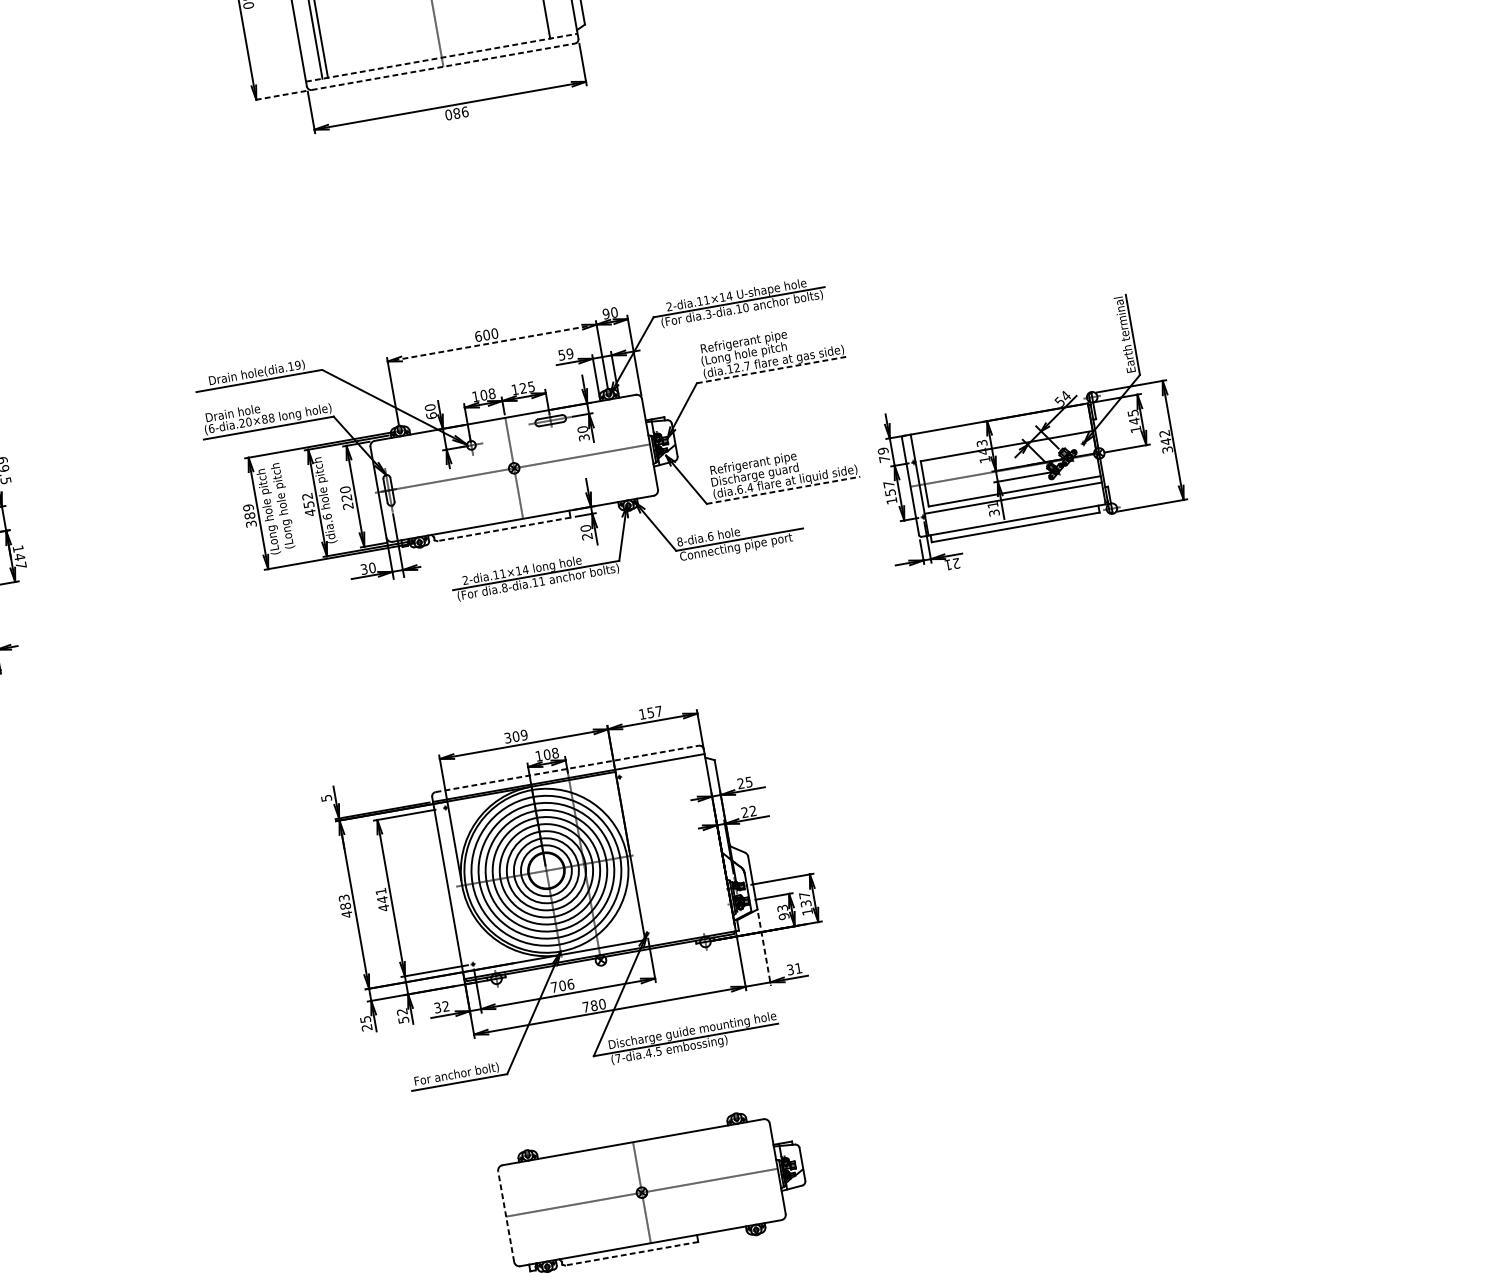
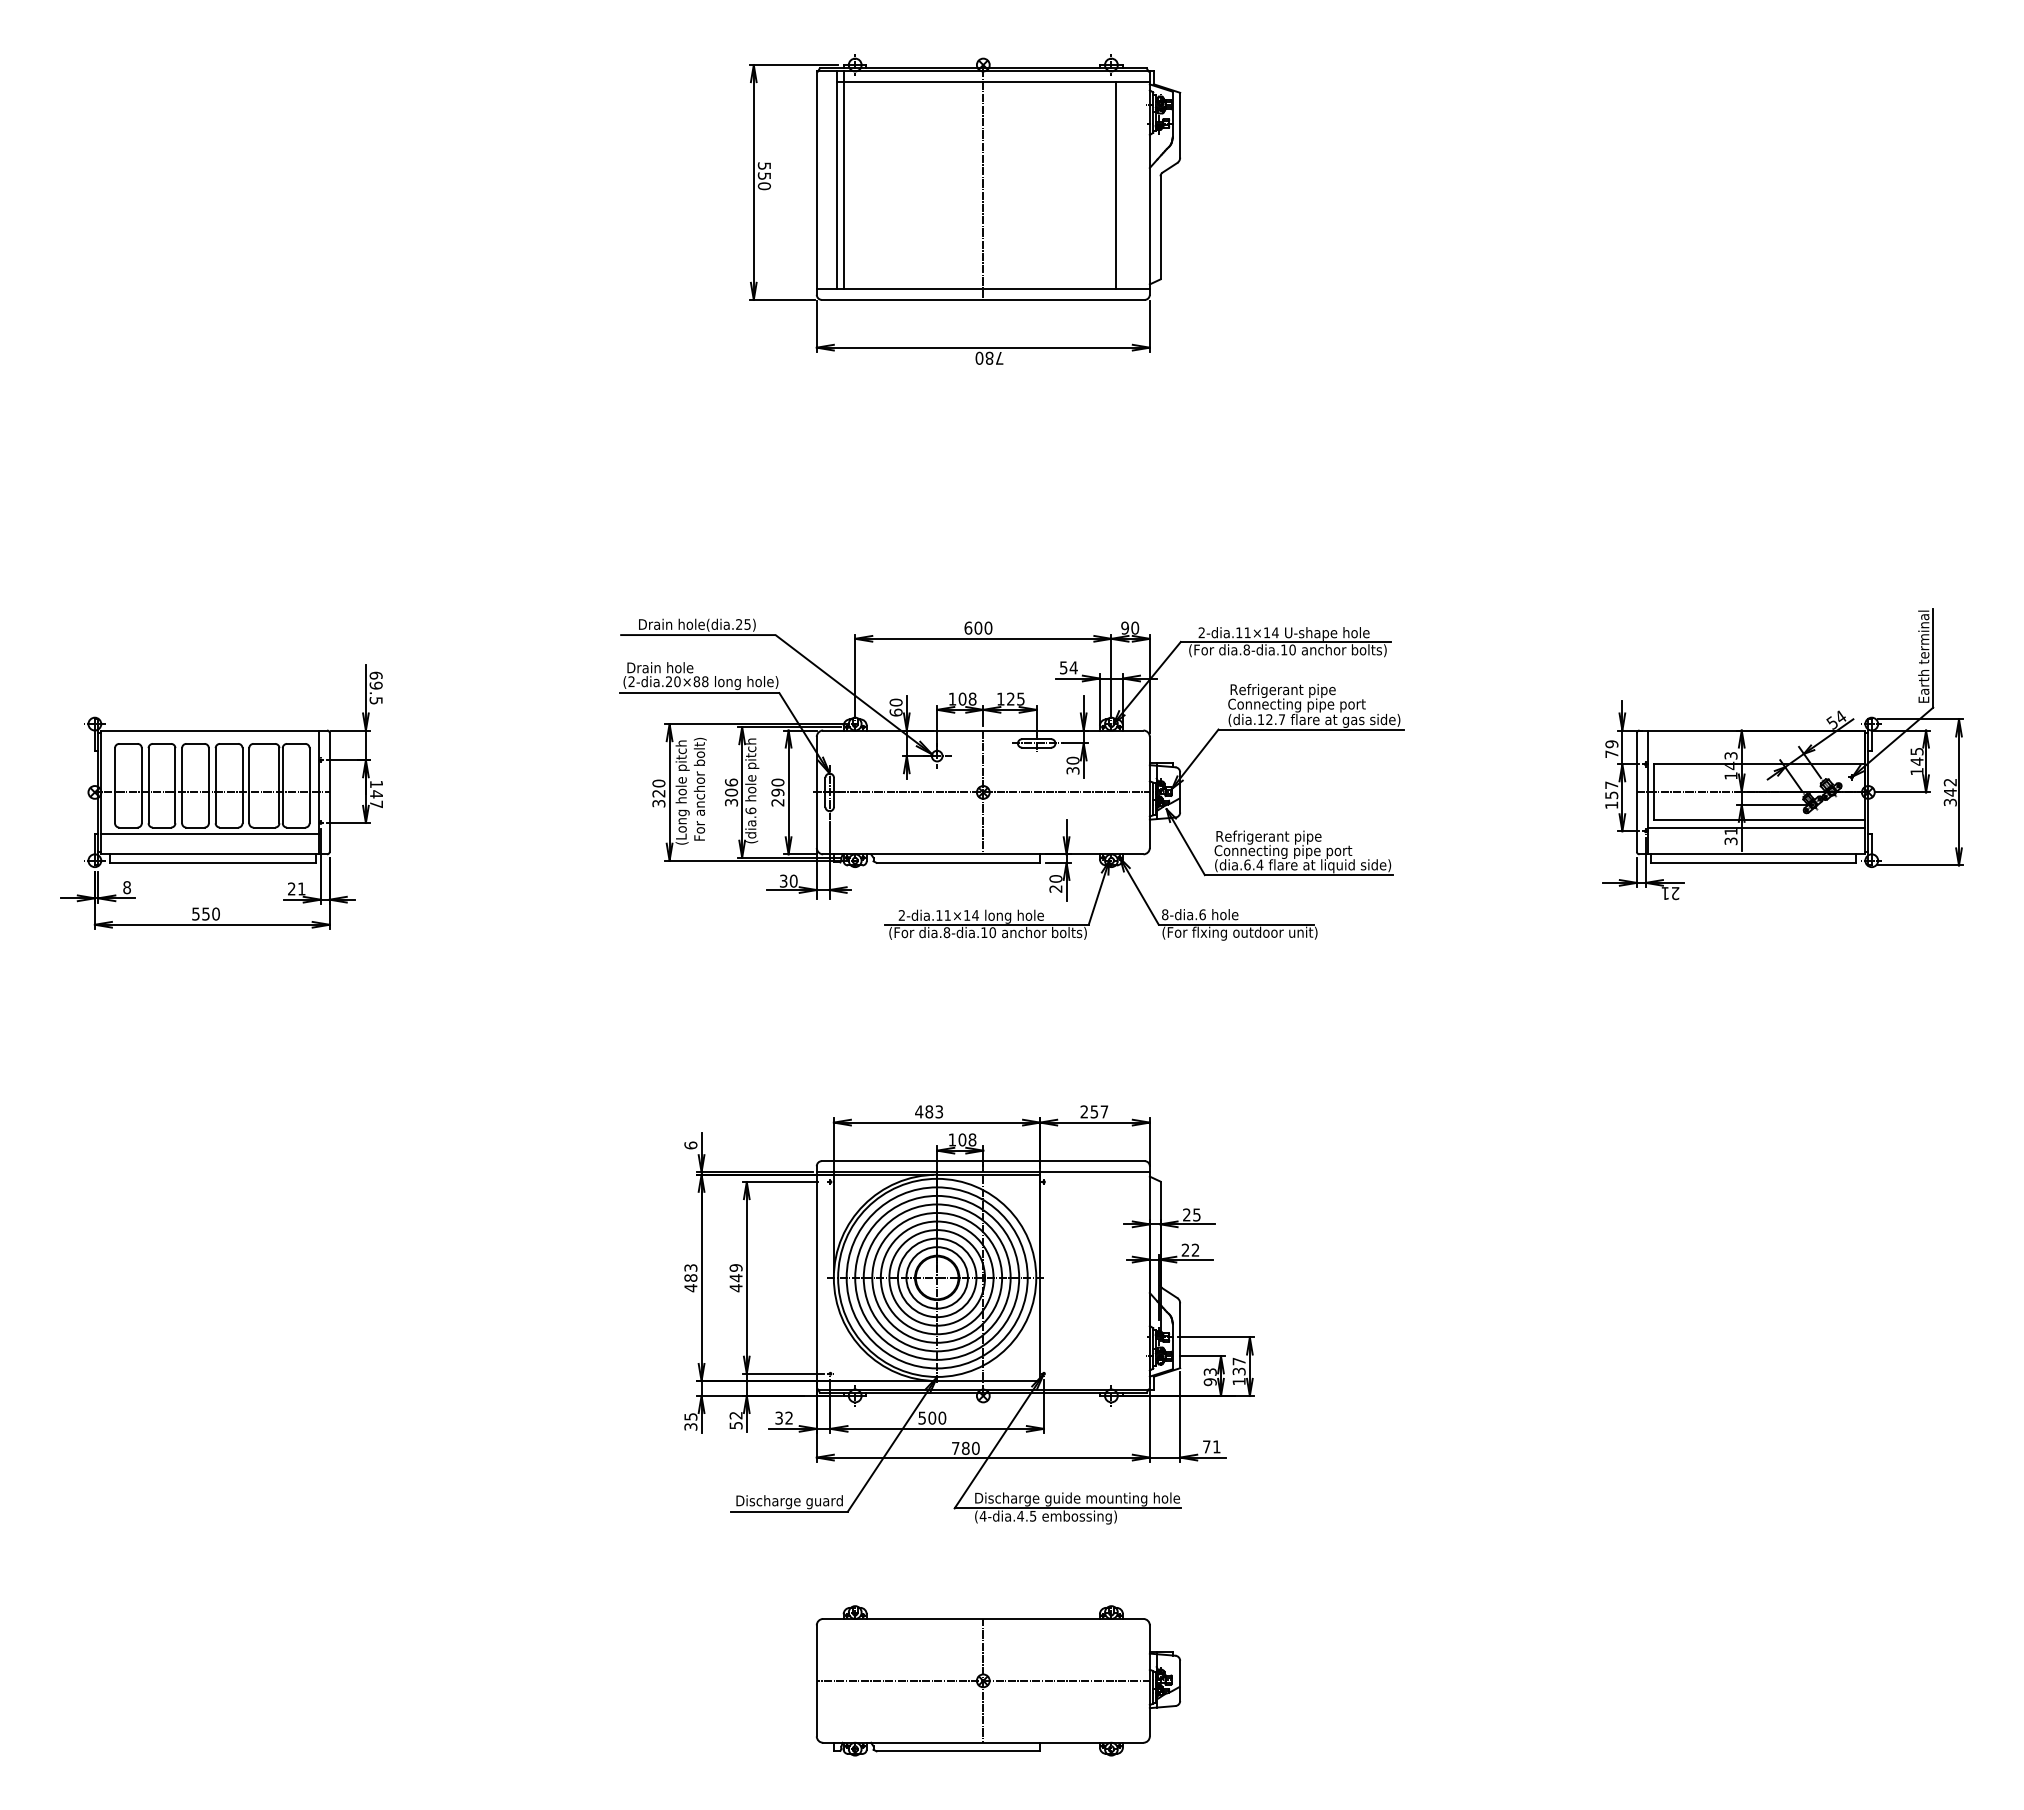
line: (441, 57) -> (983, 288), dashed -> solid
line: (443, 66) -> (983, 299), dashed -> solid
line: (279, 95) -> (782, 299), dashed -> solid
text: (464, 111) -> (999, 357), 980 -> 780
text: (708, 313) -> (1246, 649), dia.3-dia.10 -> dia.8-dia.10
line: (491, 342) -> (982, 638), dashed -> solid
text: (757, 352) -> (1296, 705), (Long hole pitch -> Connecting pipe port
text: (569, 353) -> (1073, 667), 59 -> 54
text: (294, 365) -> (743, 624), hole(dia.19) -> hole(dia.25)
line: (772, 369) -> (1311, 729), dashed -> solid
text: (211, 428) -> (631, 681), (6-dia.20×88 -> (2-dia.20×88
part: (1023, 434) -> (1782, 754), moved
text: (767, 473) -> (1283, 851), Discharge guard -> Connecting pipe port
line: (783, 490) -> (1299, 875), dashed -> solid
text: (346, 497) -> (777, 792), 220 -> 290
text: (308, 504) -> (731, 792), 452 -> 306
text: (283, 505) -> (700, 788), (Long hole pitch -> For anchor bolt)
text: (248, 511) -> (658, 788), 389 -> 320
line: (504, 529) -> (958, 862), dashed -> solid
text: (743, 546) -> (1239, 933), Connecting pipe port -> (For flxing outdoor unit)
text: (541, 581) -> (992, 932), dia.8-dia.11 -> dia.8-dia.10
text: (641, 714) -> (1083, 1111), 157 -> 257
text: (516, 736) -> (929, 1111), 309 -> 483
line: (567, 769) -> (983, 1161), dashed -> solid
text: (326, 798) -> (690, 1145), 5 -> 6
text: (380, 891) -> (735, 1267), 441 -> 449
line: (764, 949) -> (1180, 1417), dashed -> solid
text: (790, 969) -> (1206, 1446), 31 -> 71
text: (562, 985) -> (932, 1417), 706 -> 500
text: (366, 1027) -> (690, 1426), 25 -> 35
text: (617, 1058) -> (982, 1516), (7-dia.4.5 -> (4-dia.4.5
text: (458, 1075) -> (789, 1502), For anchor bolt) -> Discharge guard
line: (505, 1216) -> (816, 1680), dashed -> solid
line: (631, 1253) -> (958, 1751), dashed -> solid

